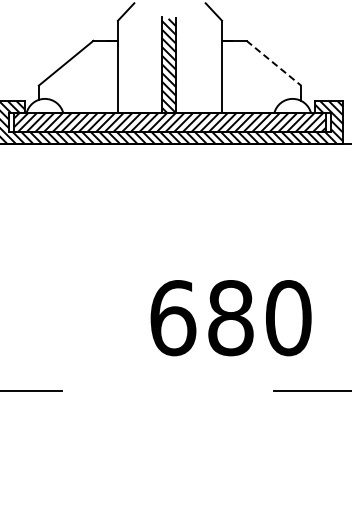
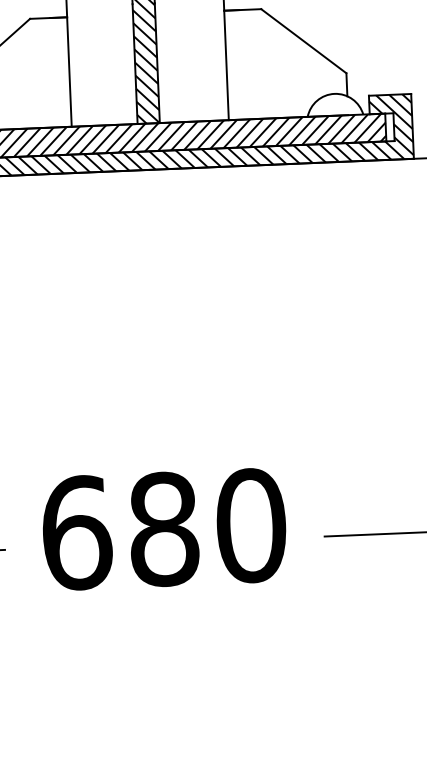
line: (274, 63) -> (304, 41), dashed -> solid
text: (230, 318) -> (163, 529), moved

